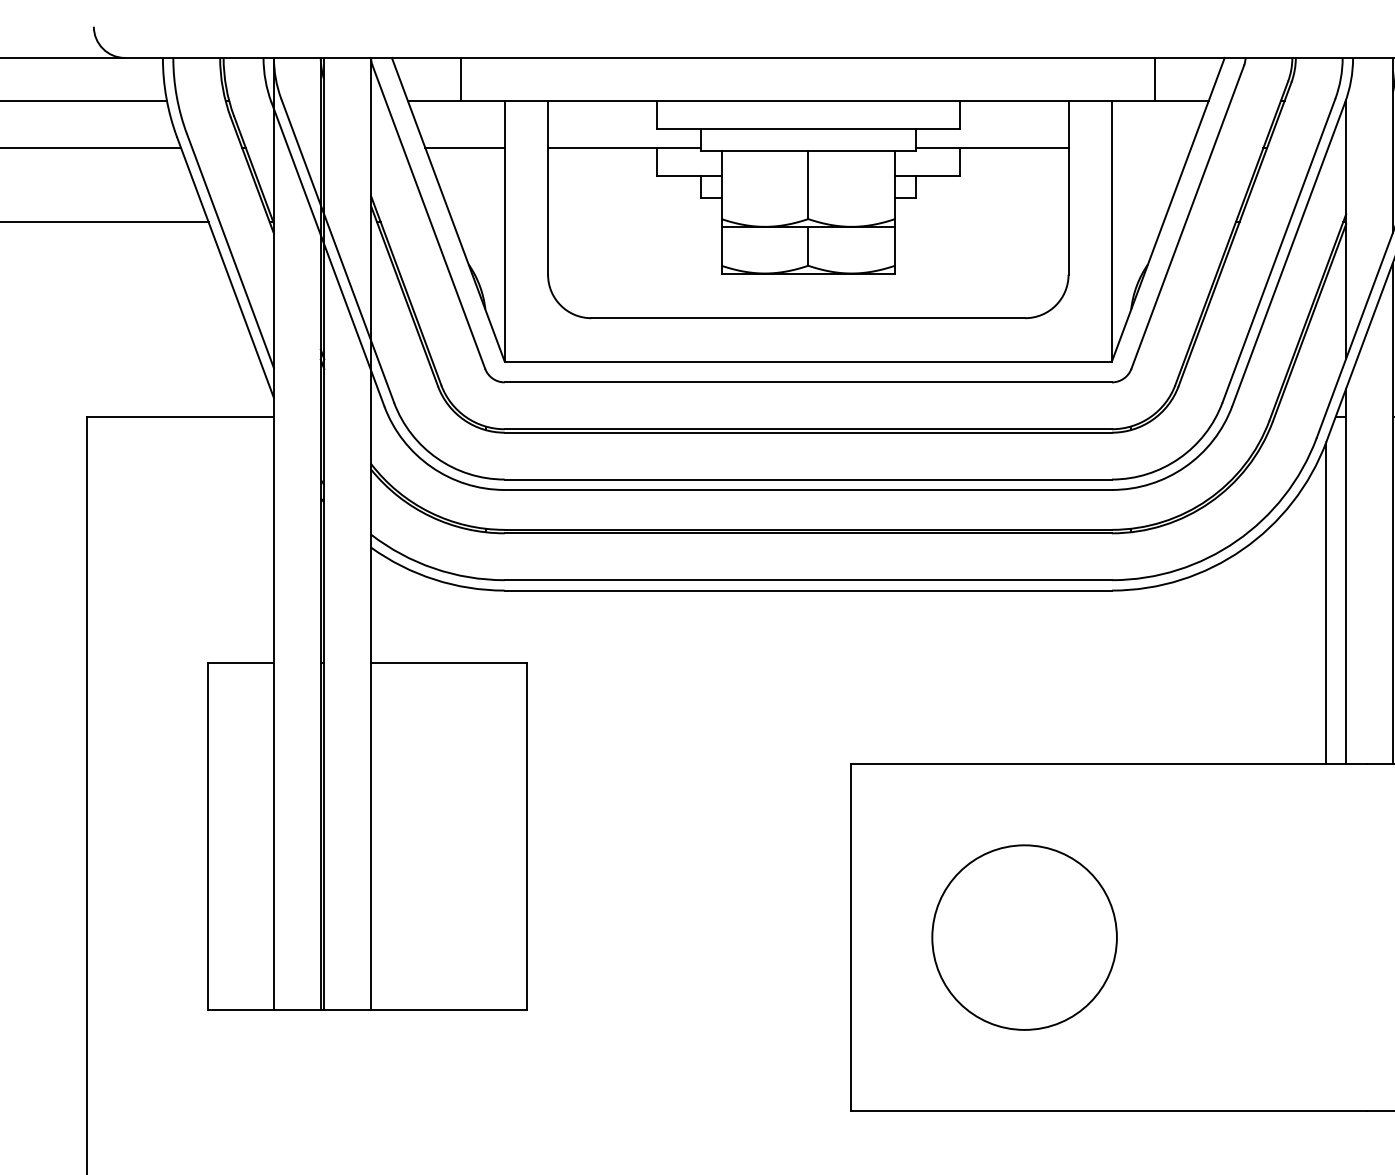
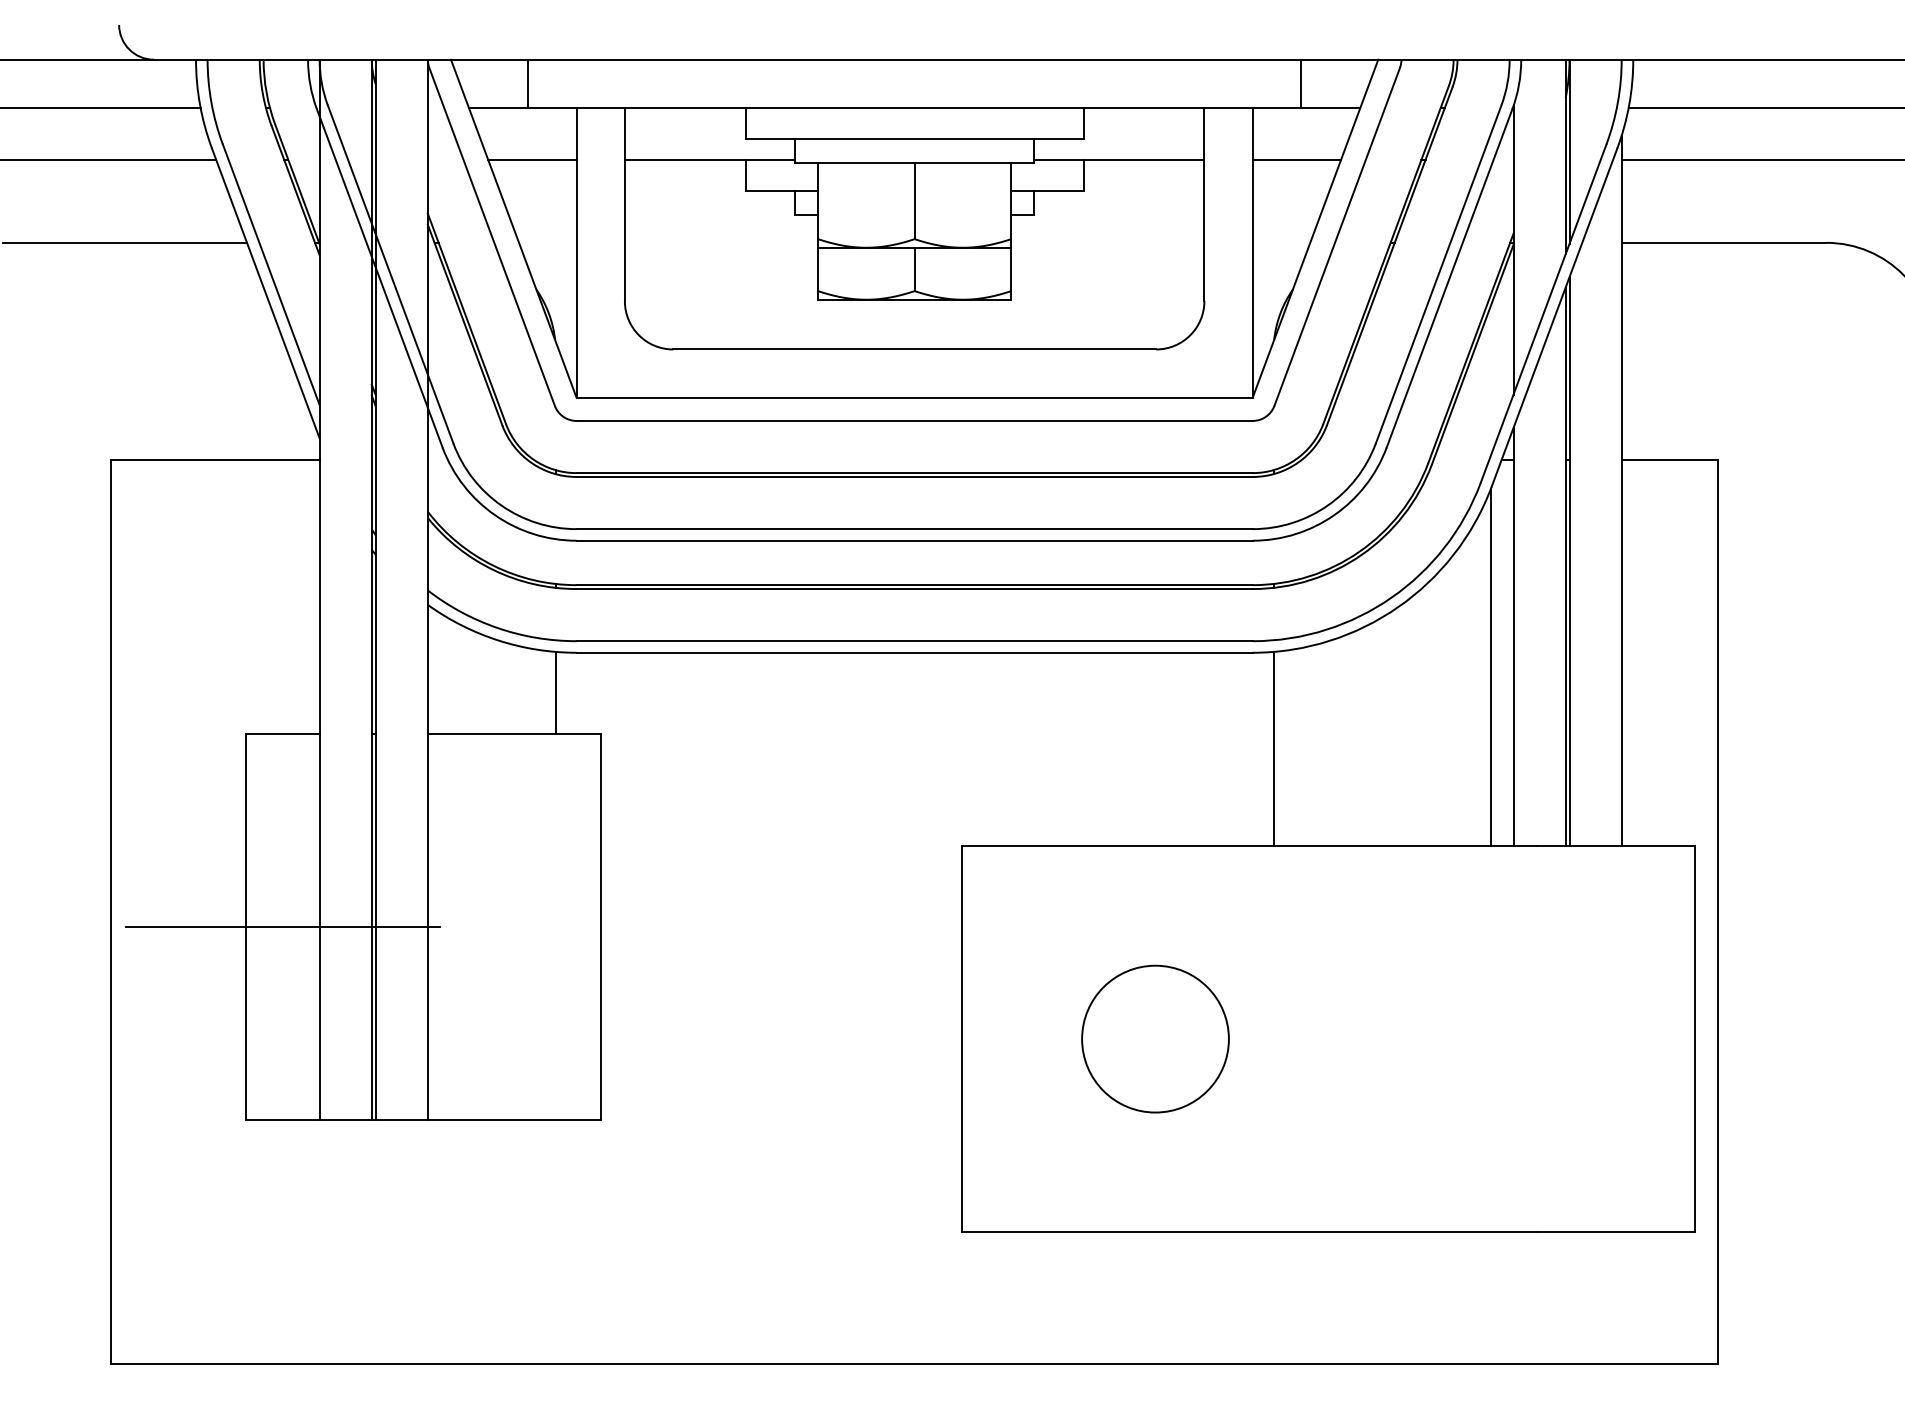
line: (1151, 147) -> (1296, 159), added
line: (485, 626) -> (555, 692), added
line: (1130, 676) -> (1273, 748), added
line: (240, 837) -> (282, 927), added
circle: (1024, 937) -> (1155, 1038), size x0.71

